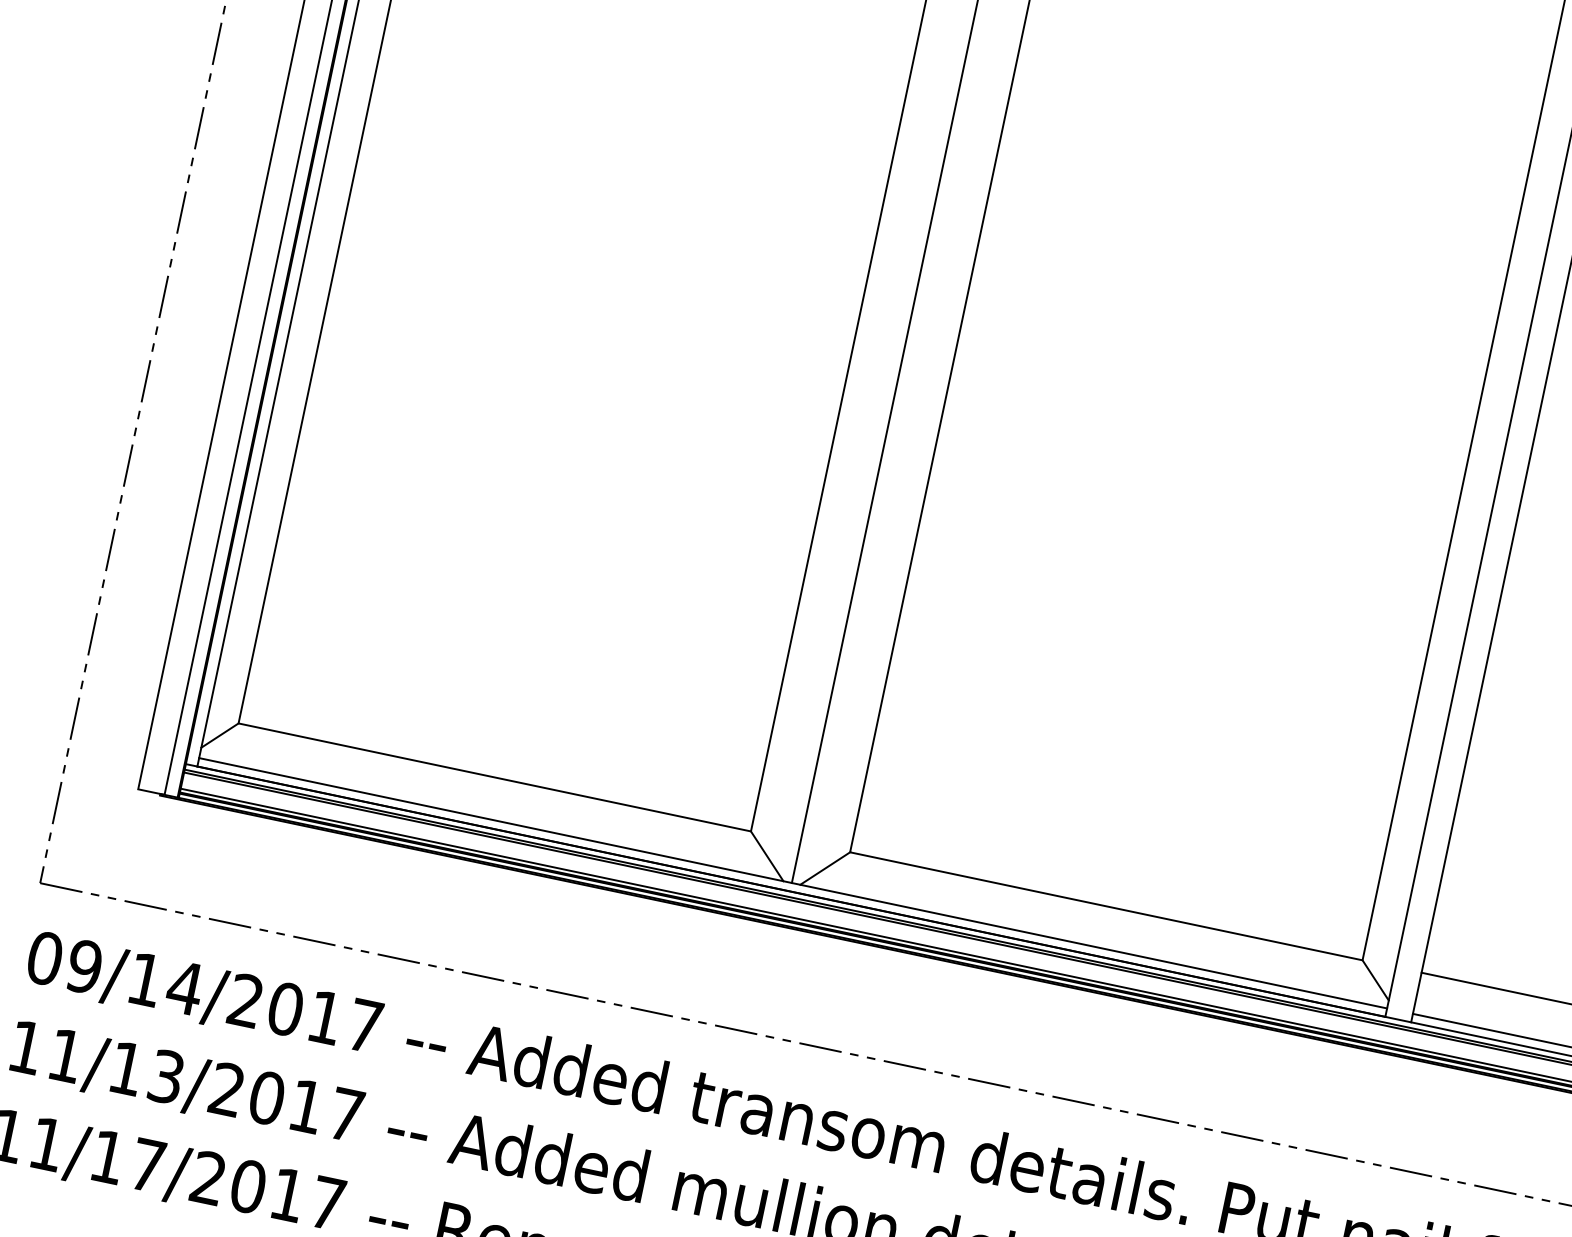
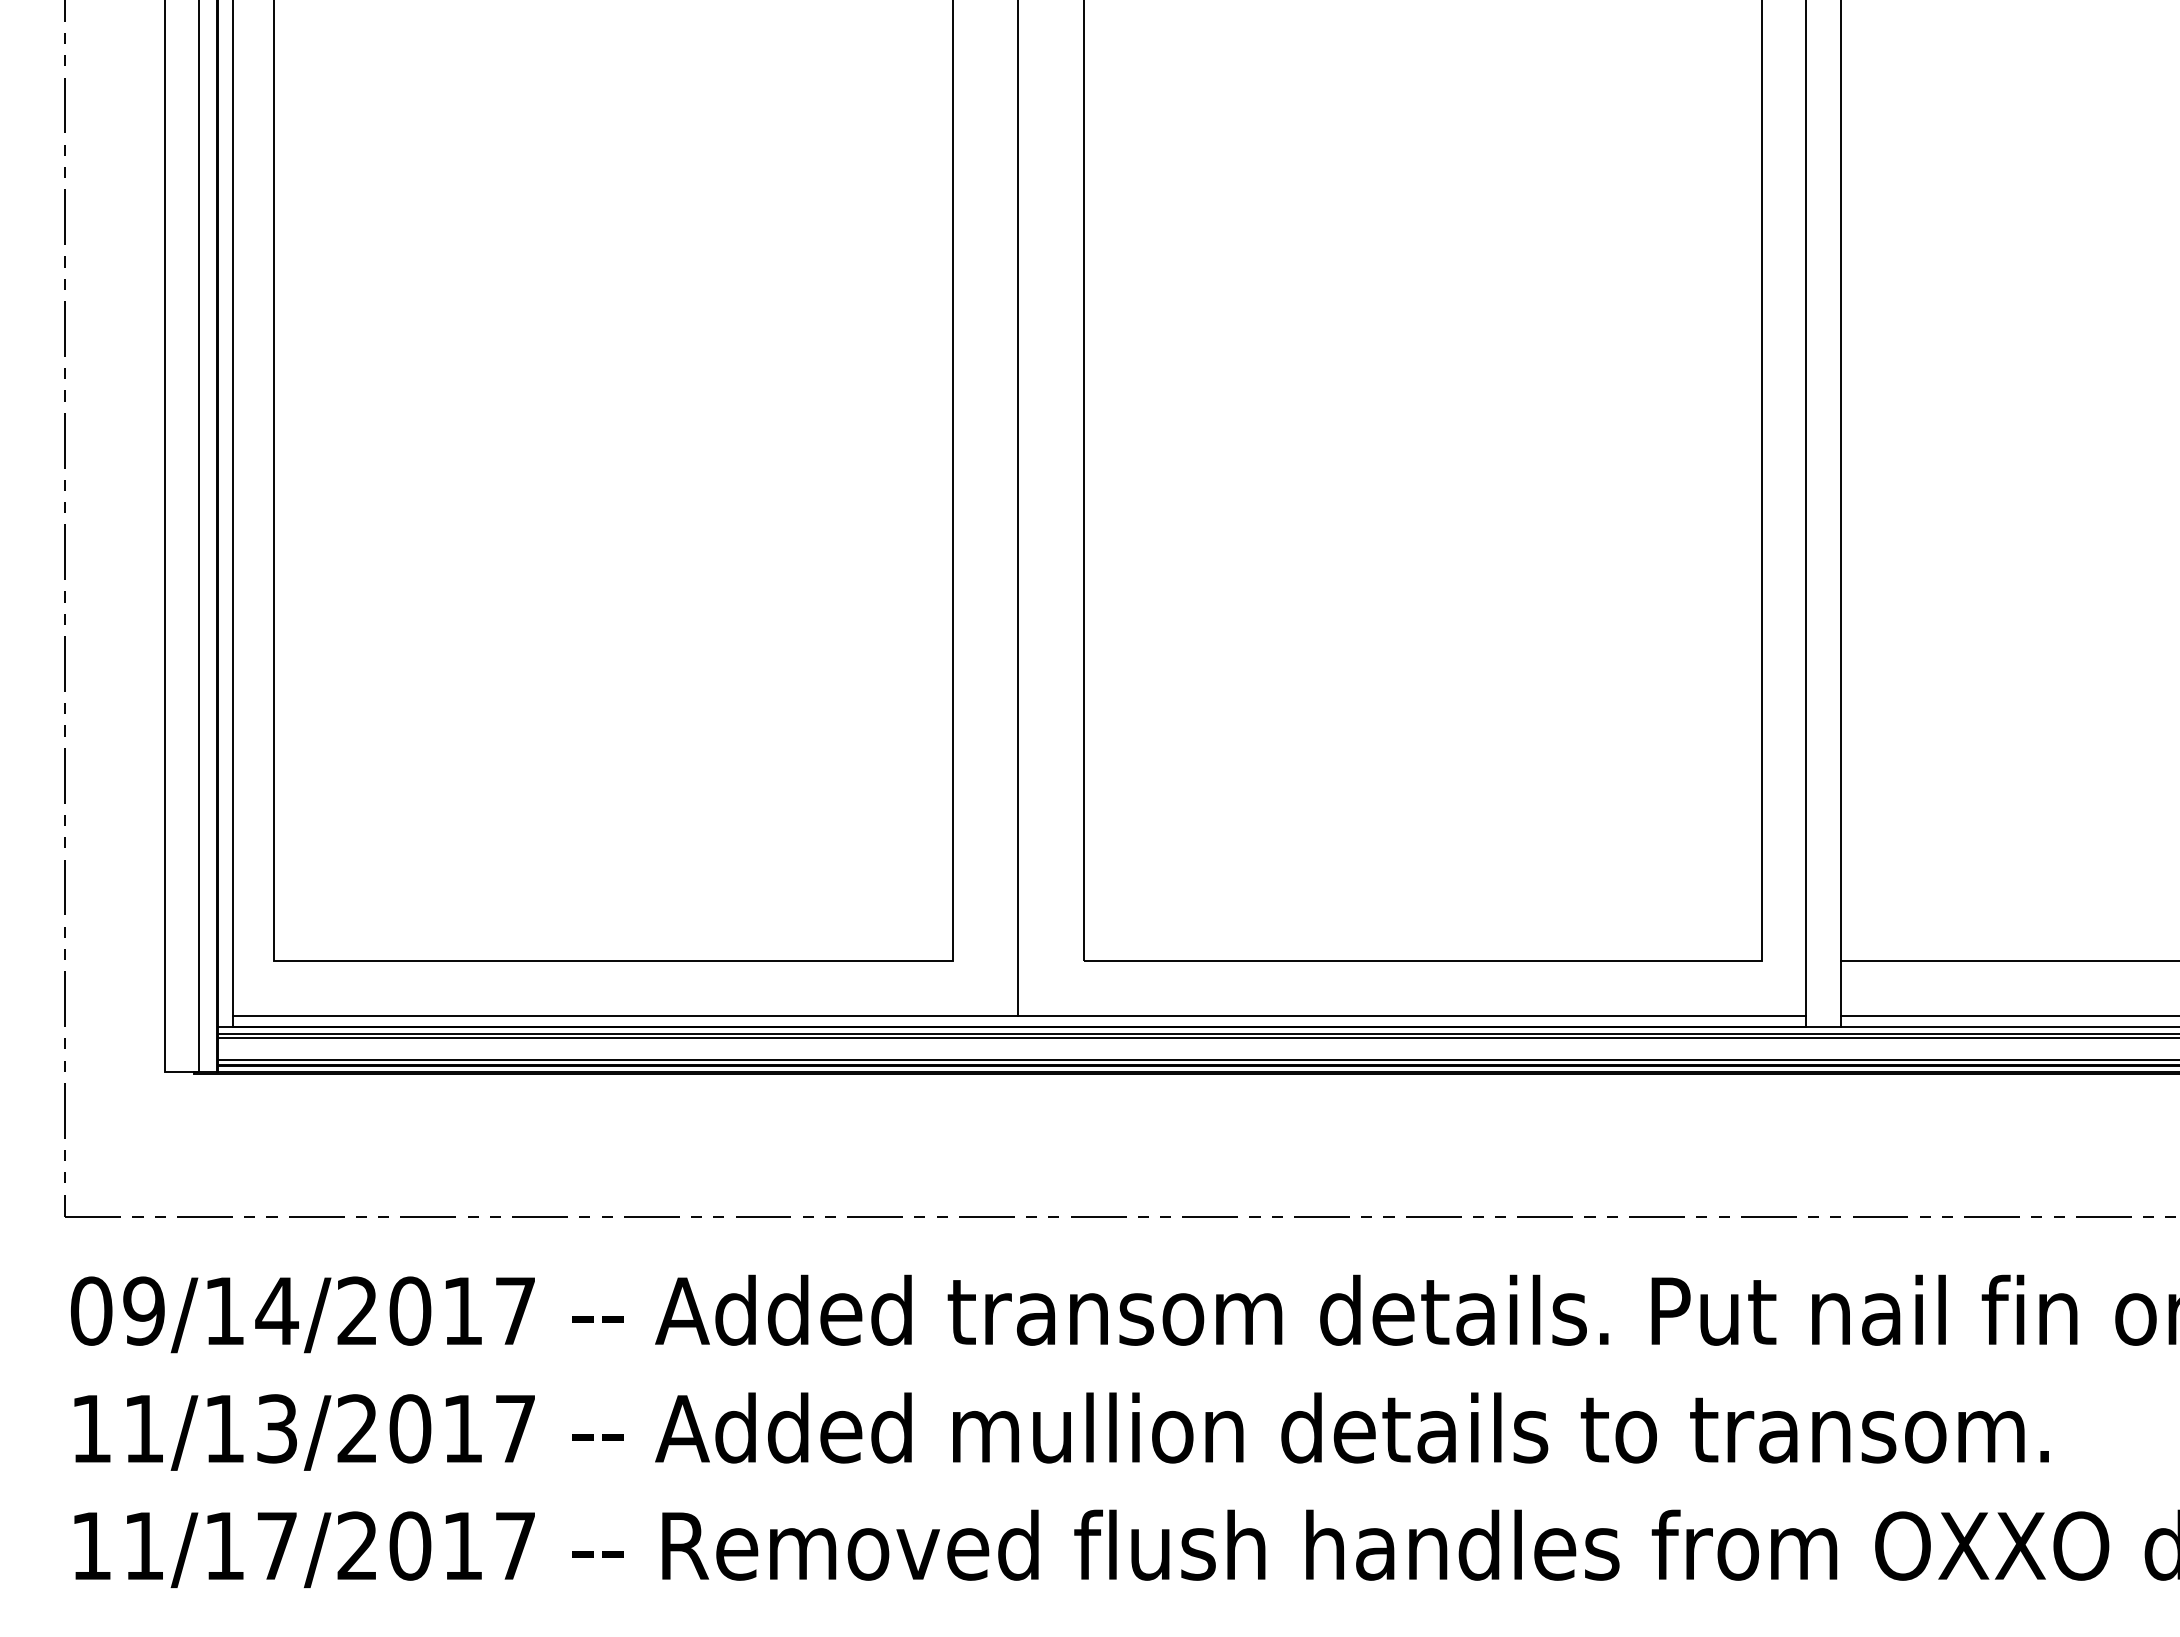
line: (219, 735) -> (253, 981), removed
line: (766, 856) -> (979, 988), removed
line: (825, 868) -> (1056, 988), removed
line: (1375, 980) -> (1784, 983), removed

